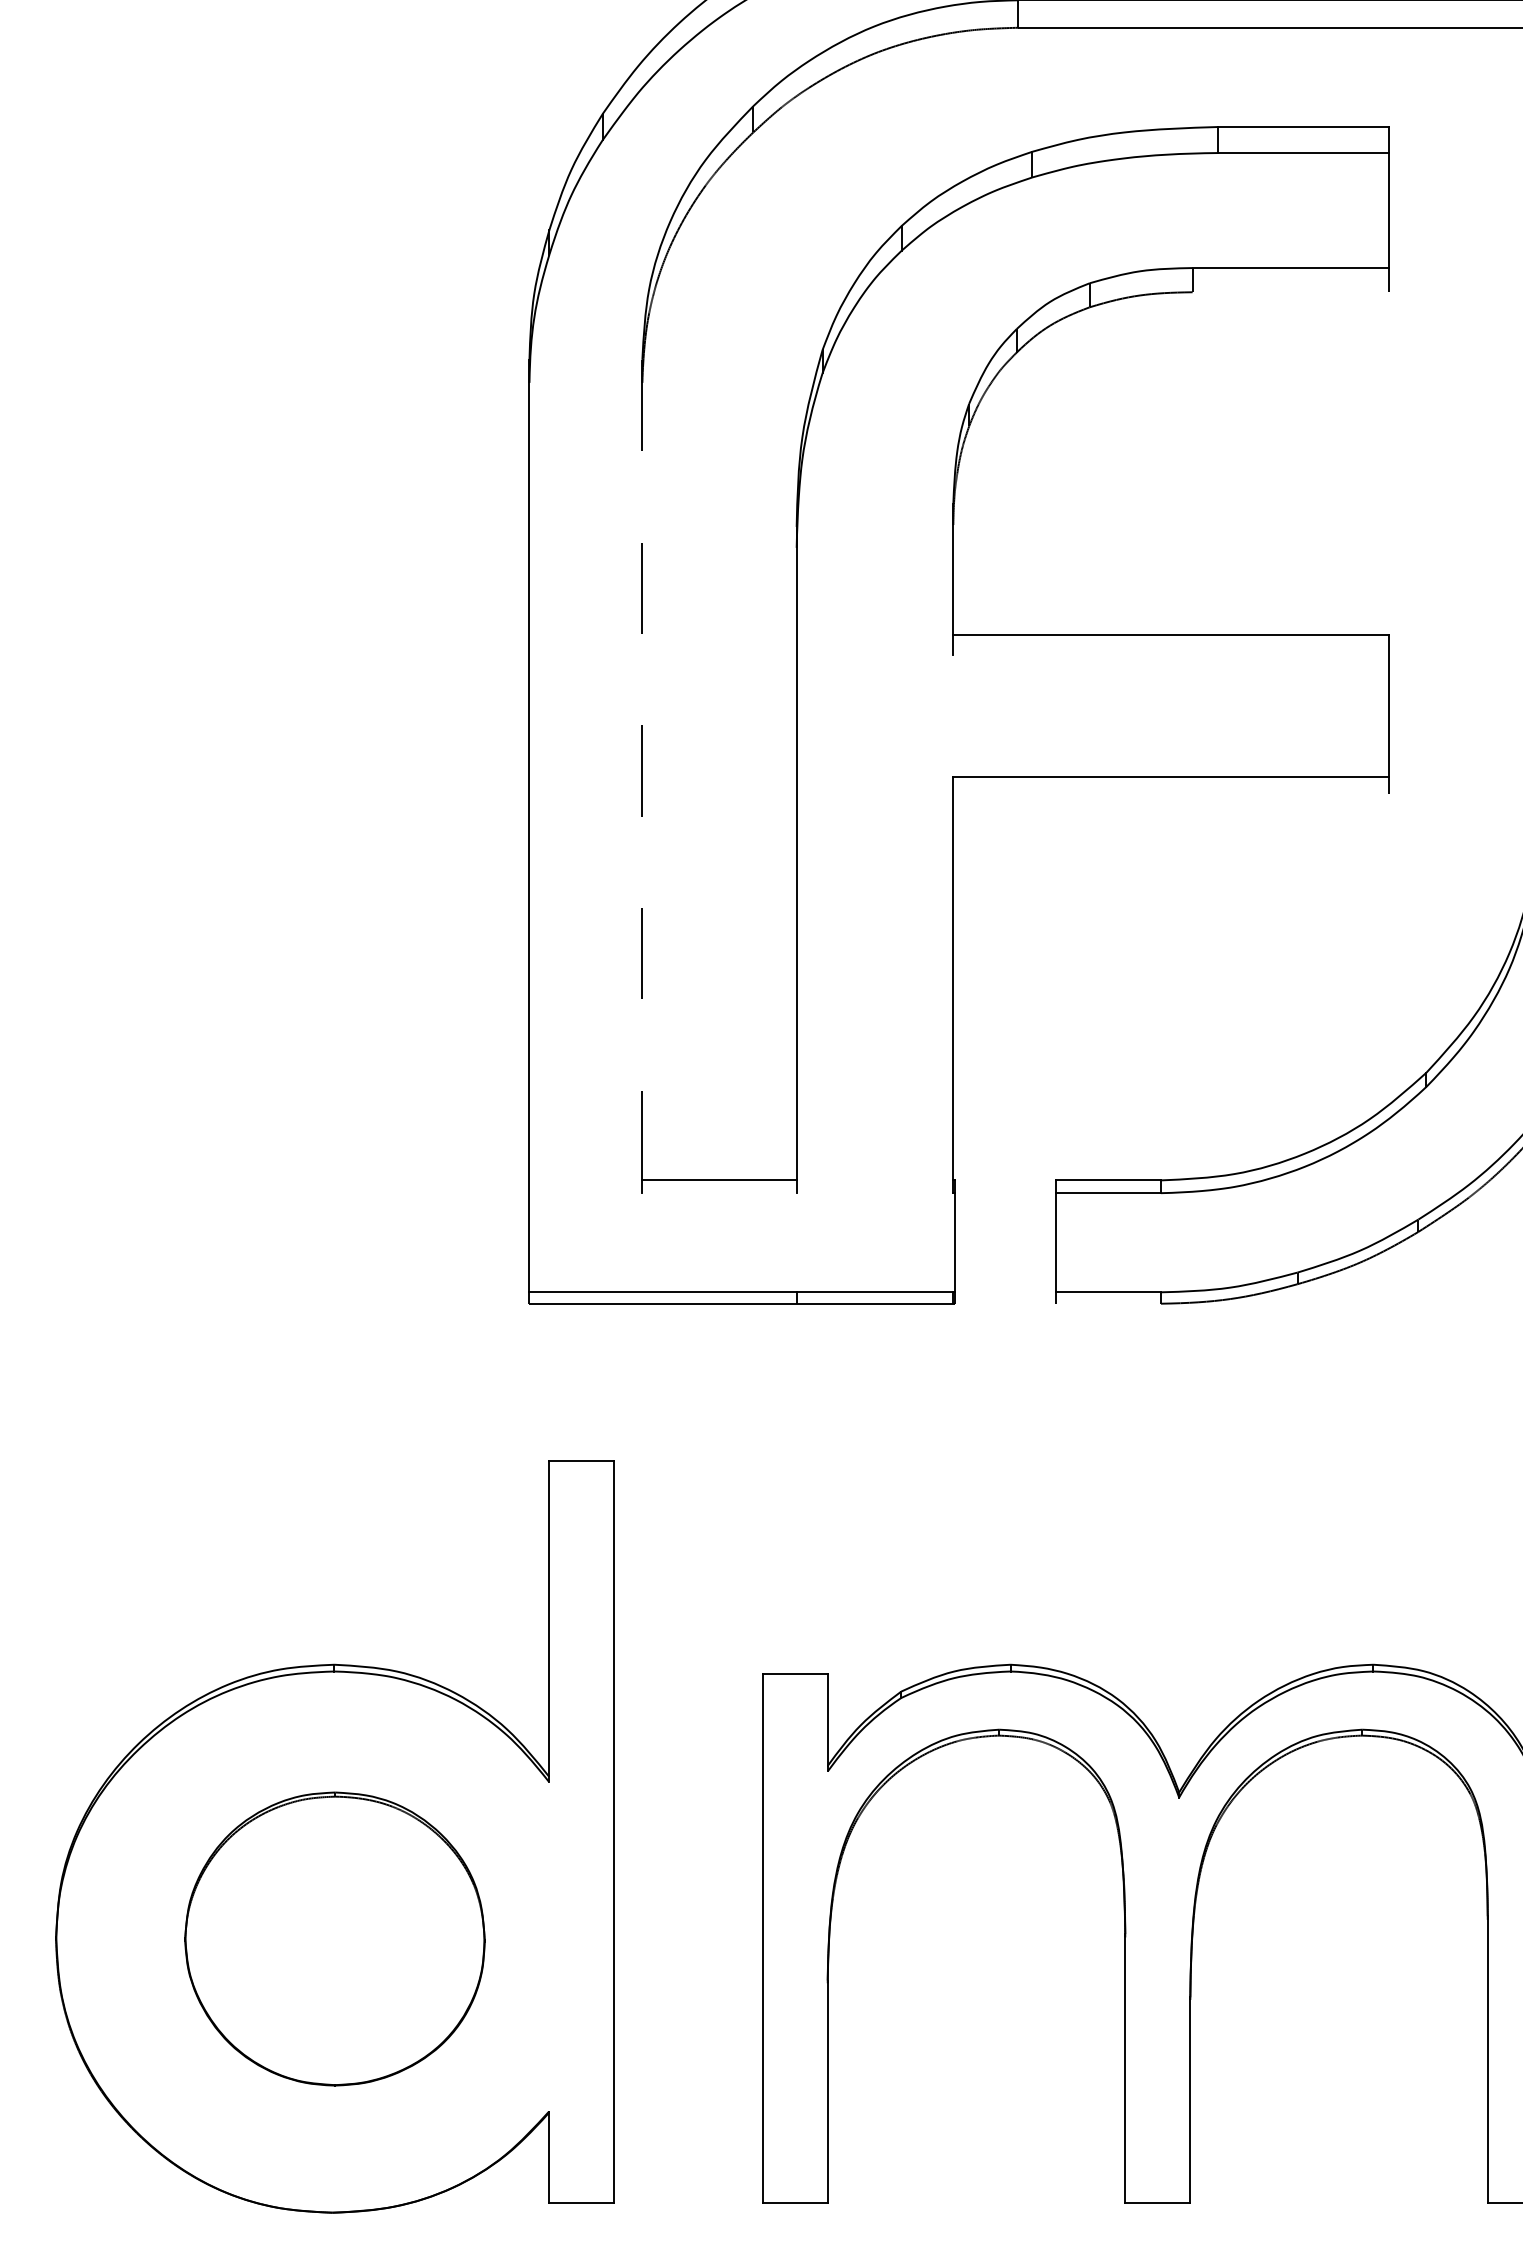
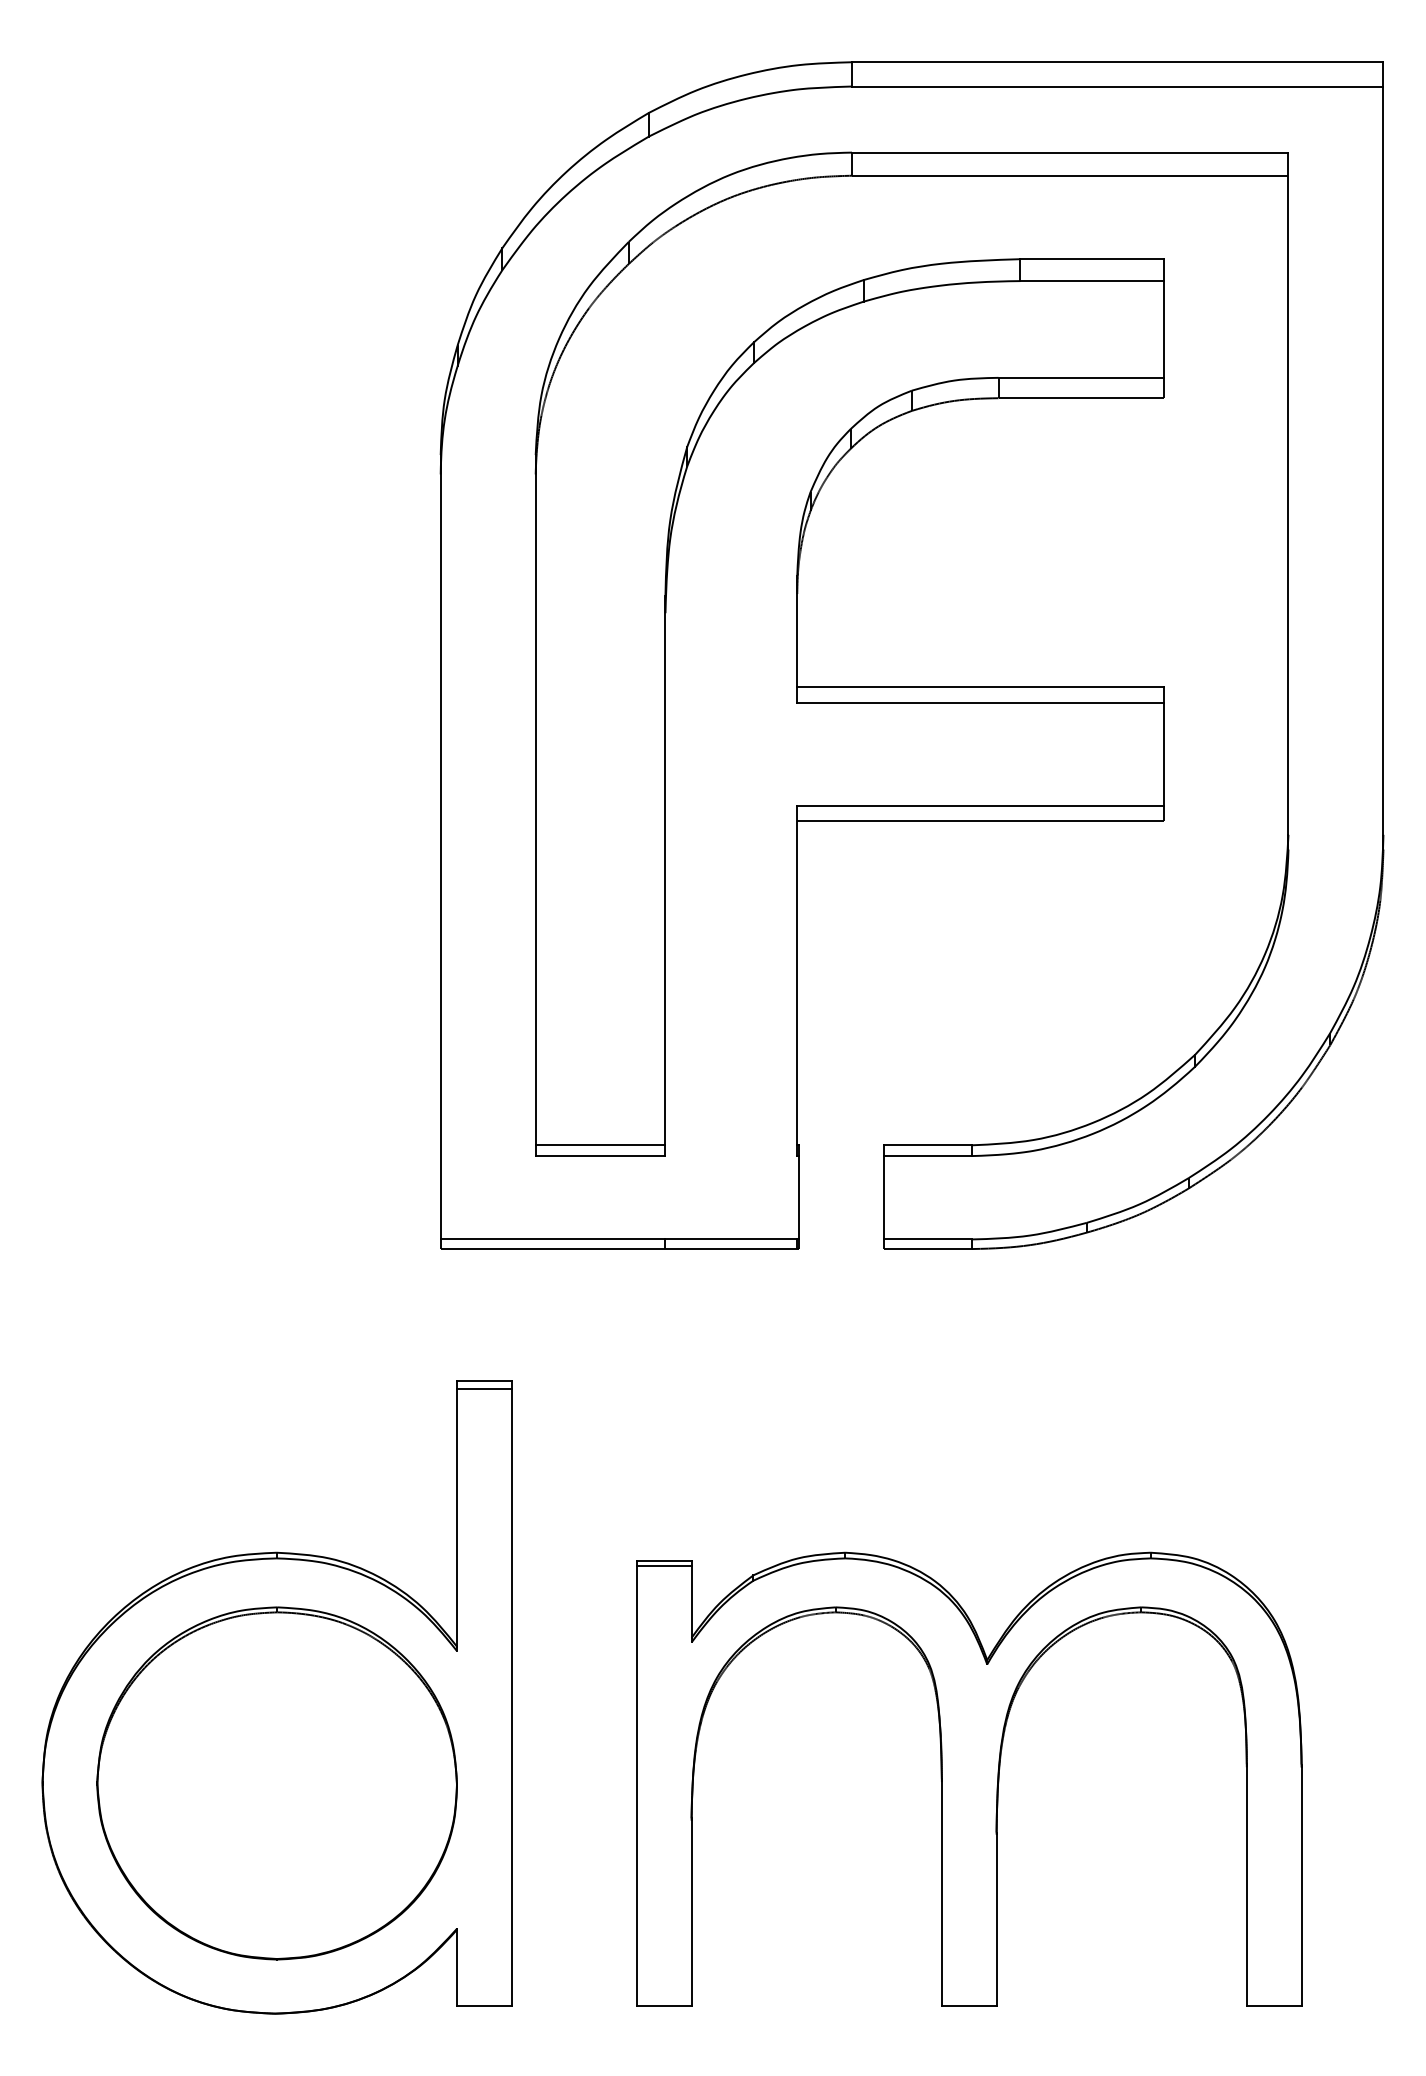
line: (1290, 292) -> (1080, 398), added
line: (1171, 655) -> (980, 703), added
line: (642, 770) -> (535, 800), dashed -> solid
line: (1171, 794) -> (980, 820), added
line: (719, 1193) -> (600, 1156), added
line: (1108, 1304) -> (927, 1249), added
line: (581, 1470) -> (484, 1389), added
line: (794, 1681) -> (663, 1566), added
part: (334, 1939) -> (276, 1783), size x1.43

